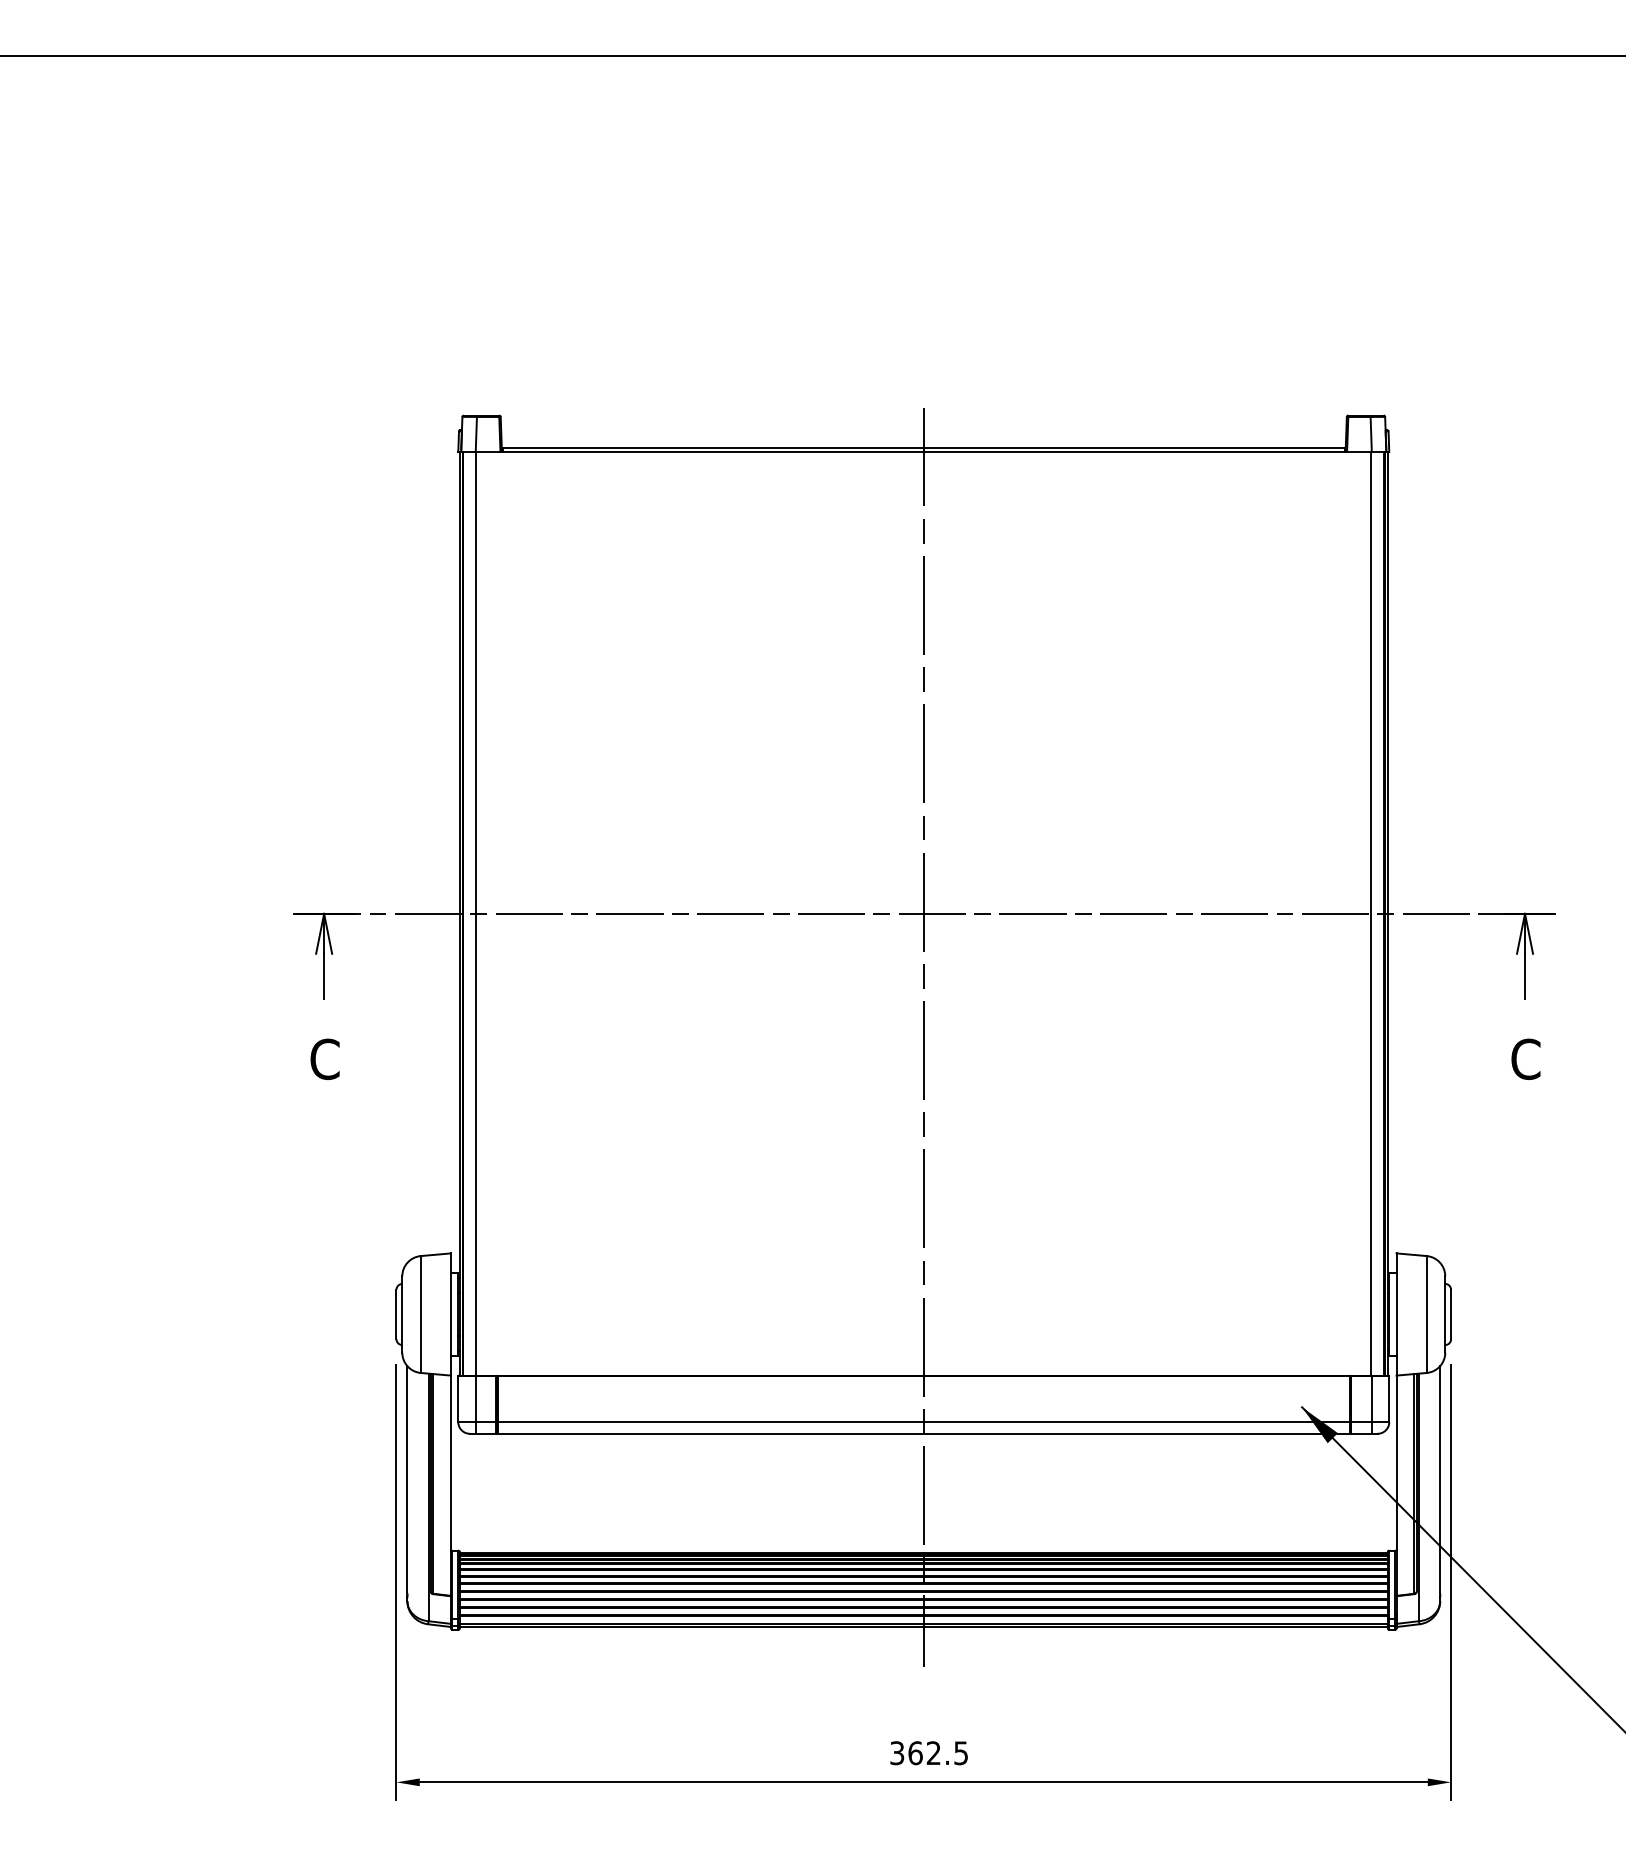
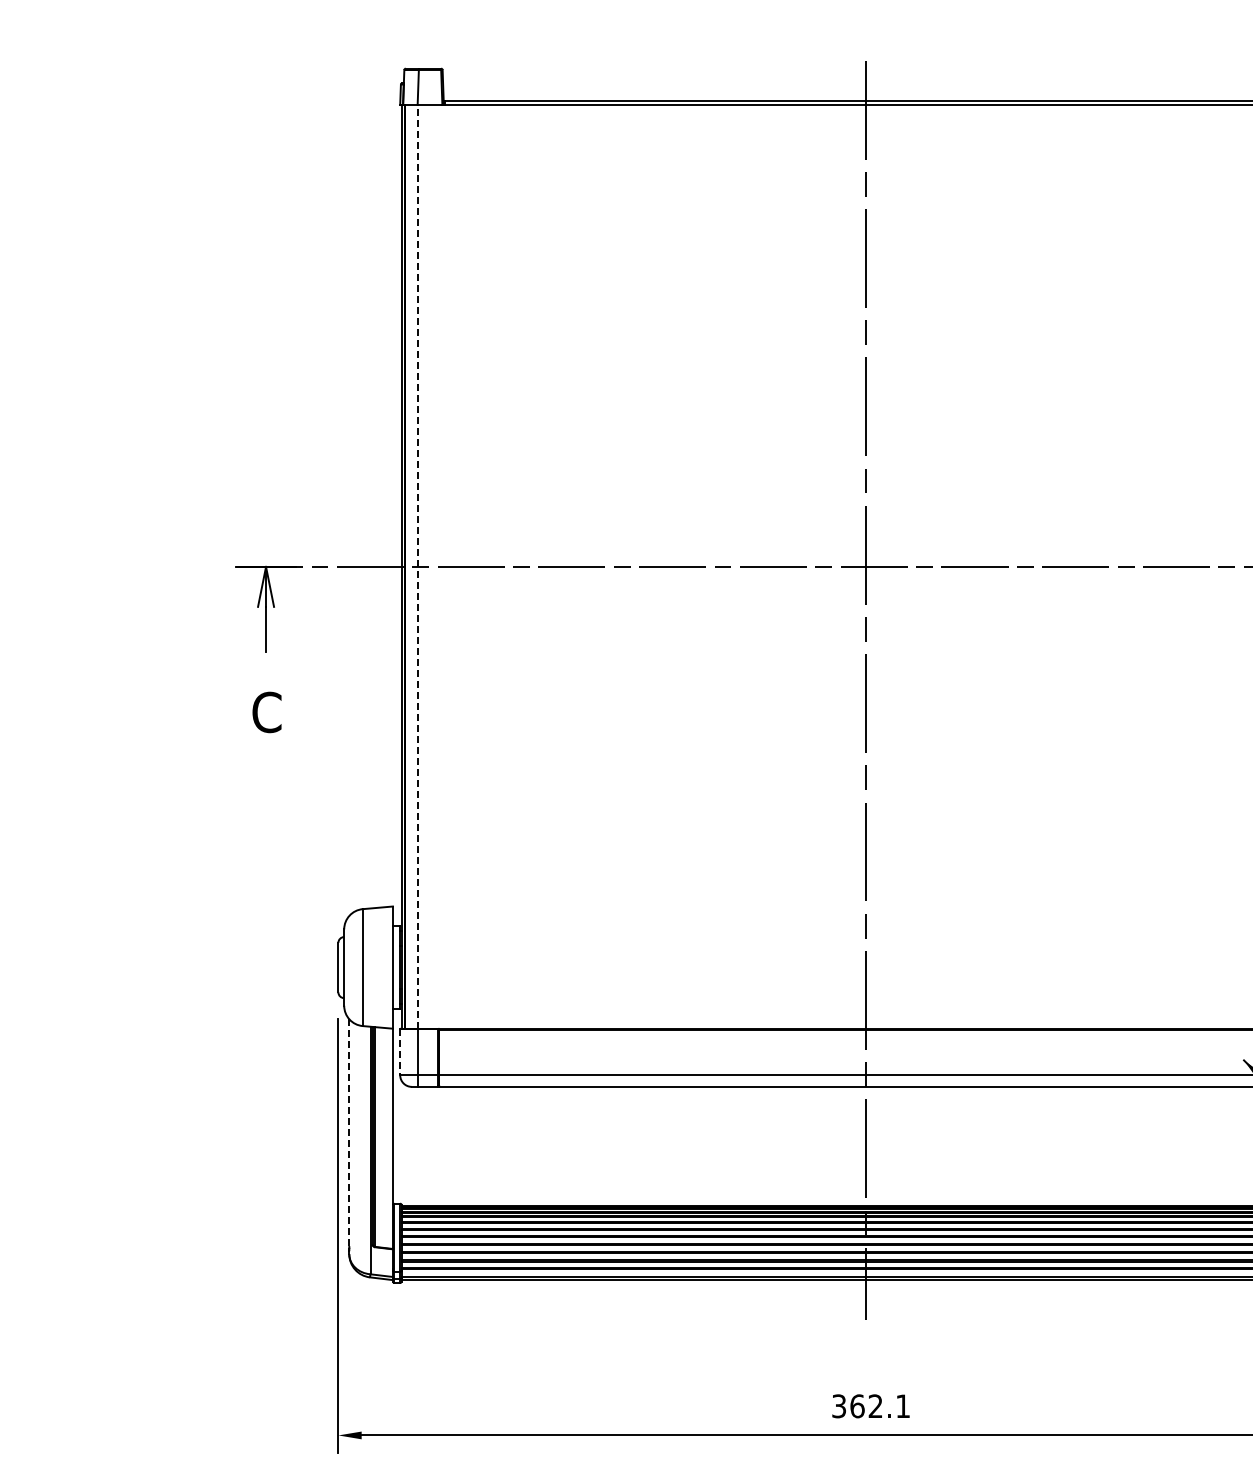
line: (476, 913) -> (418, 566), solid -> dashed
line: (458, 1399) -> (400, 1052), solid -> dashed
line: (407, 1480) -> (349, 1133), solid -> dashed
text: (960, 1753) -> (902, 1406), 362.5 -> 362.1

